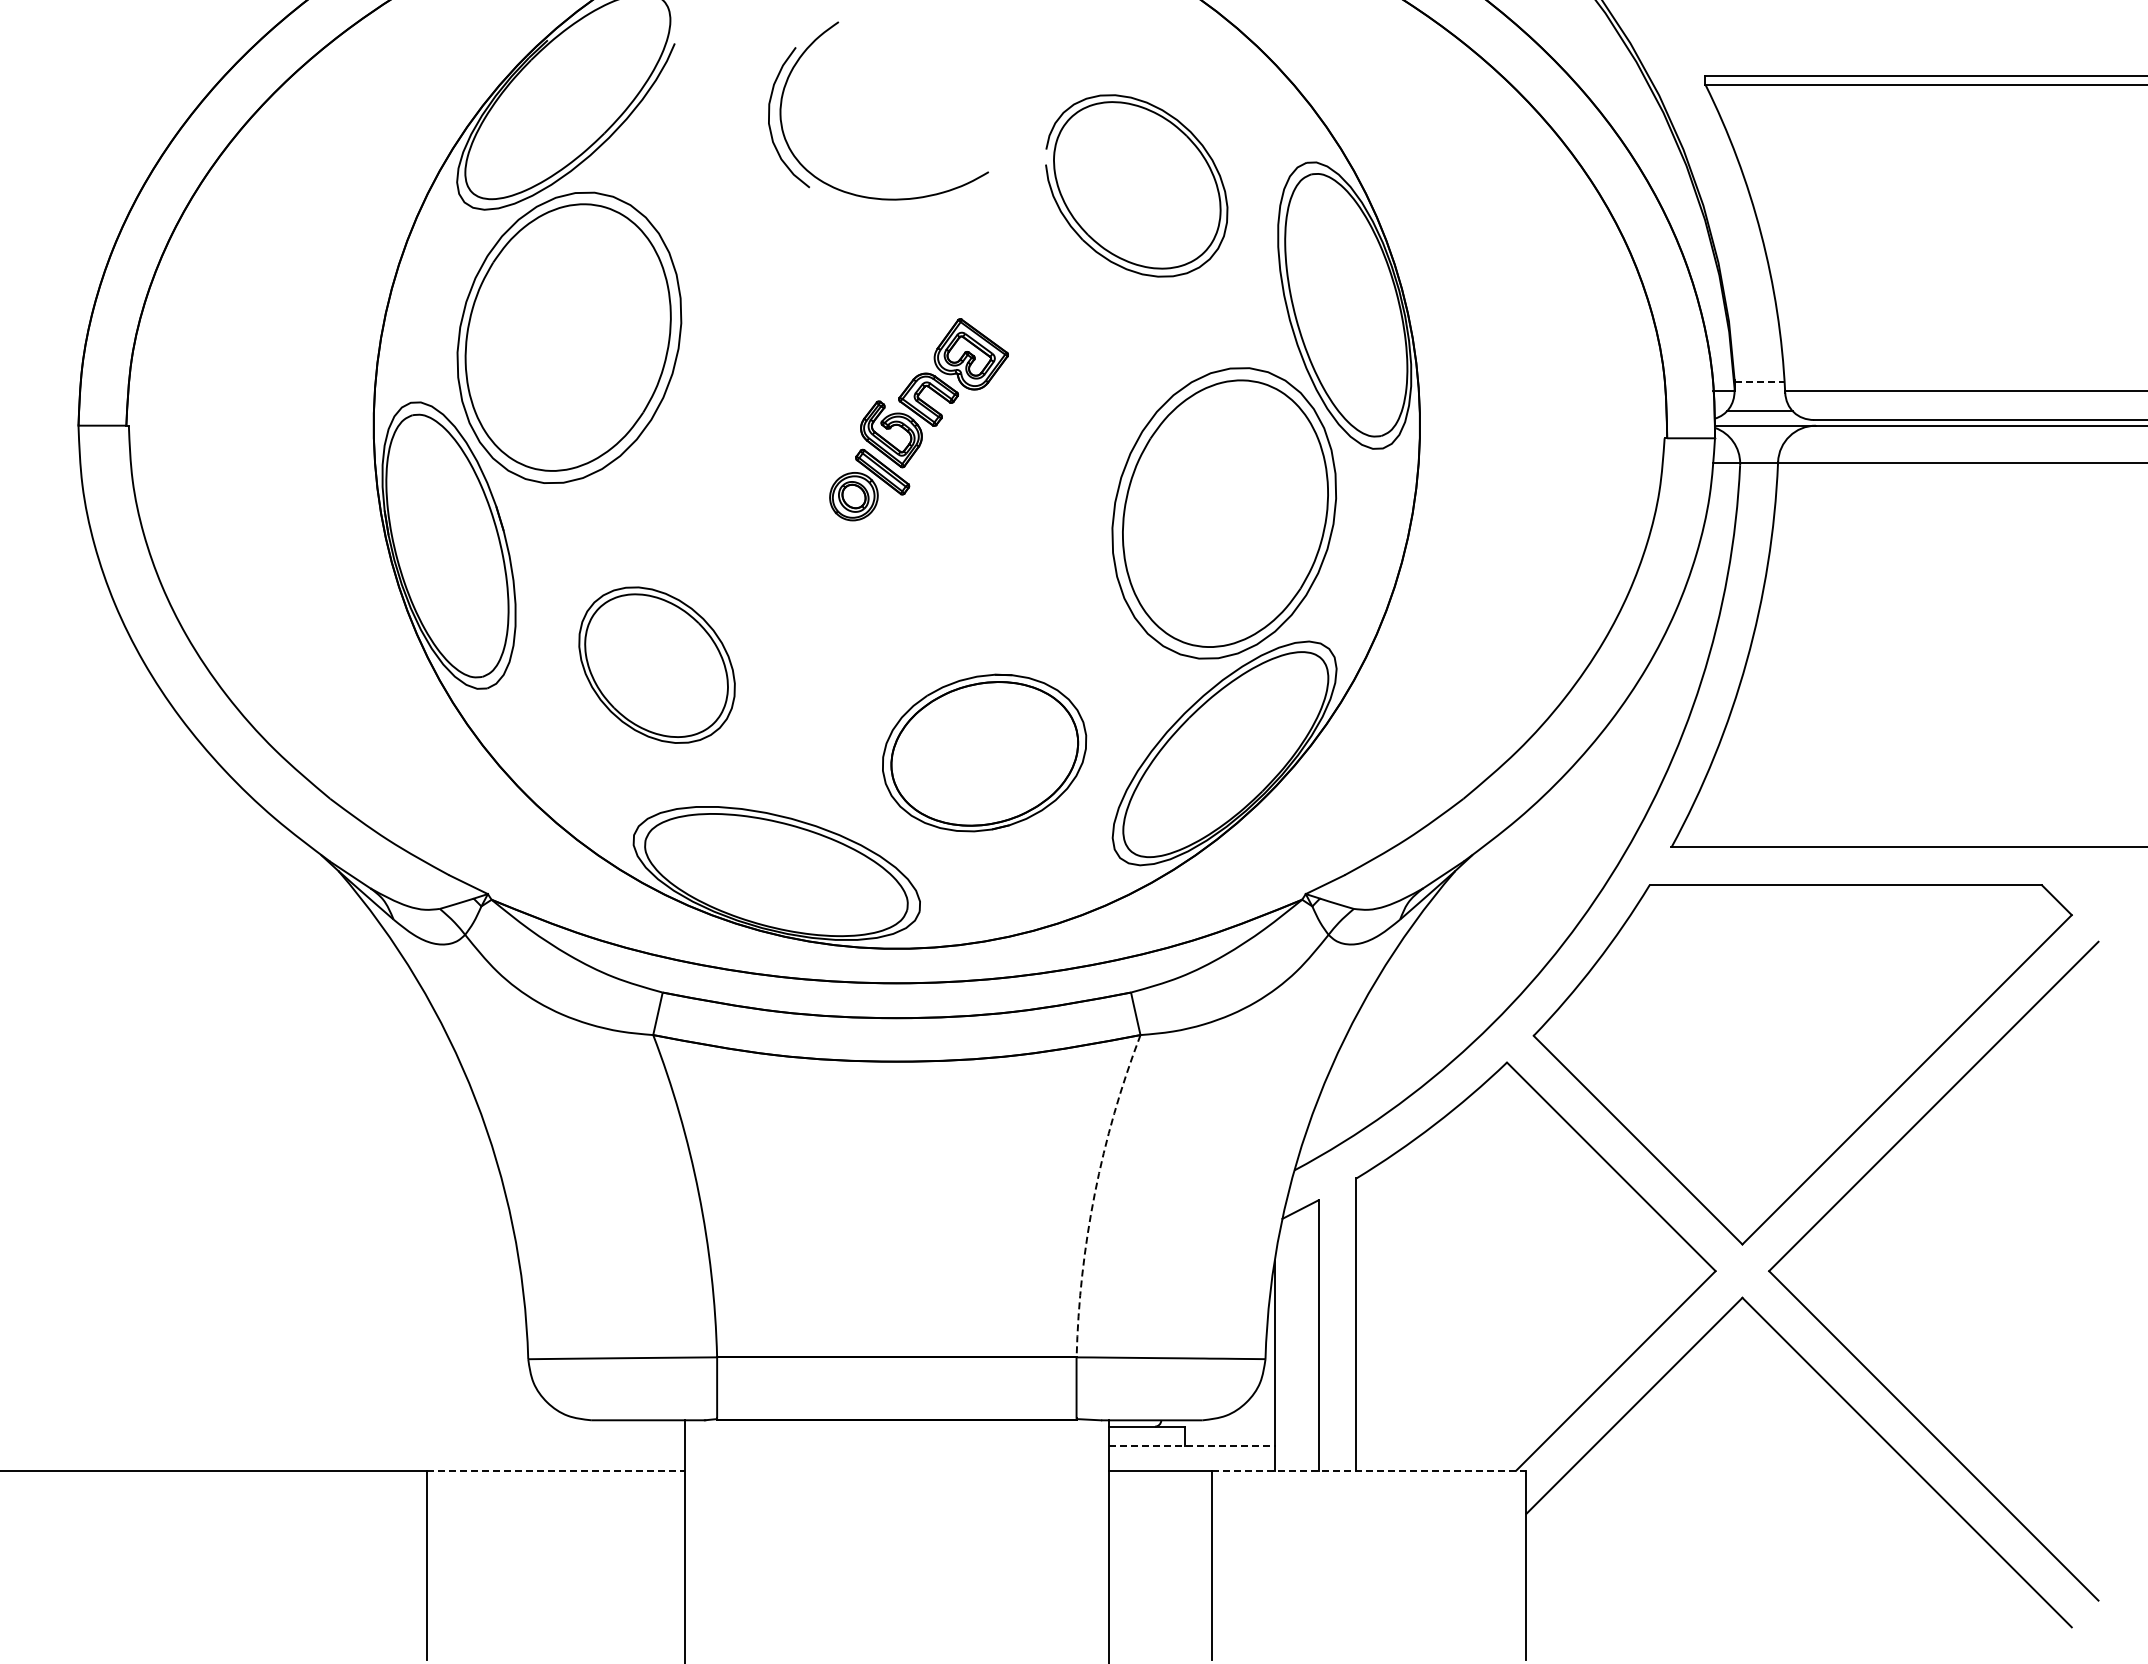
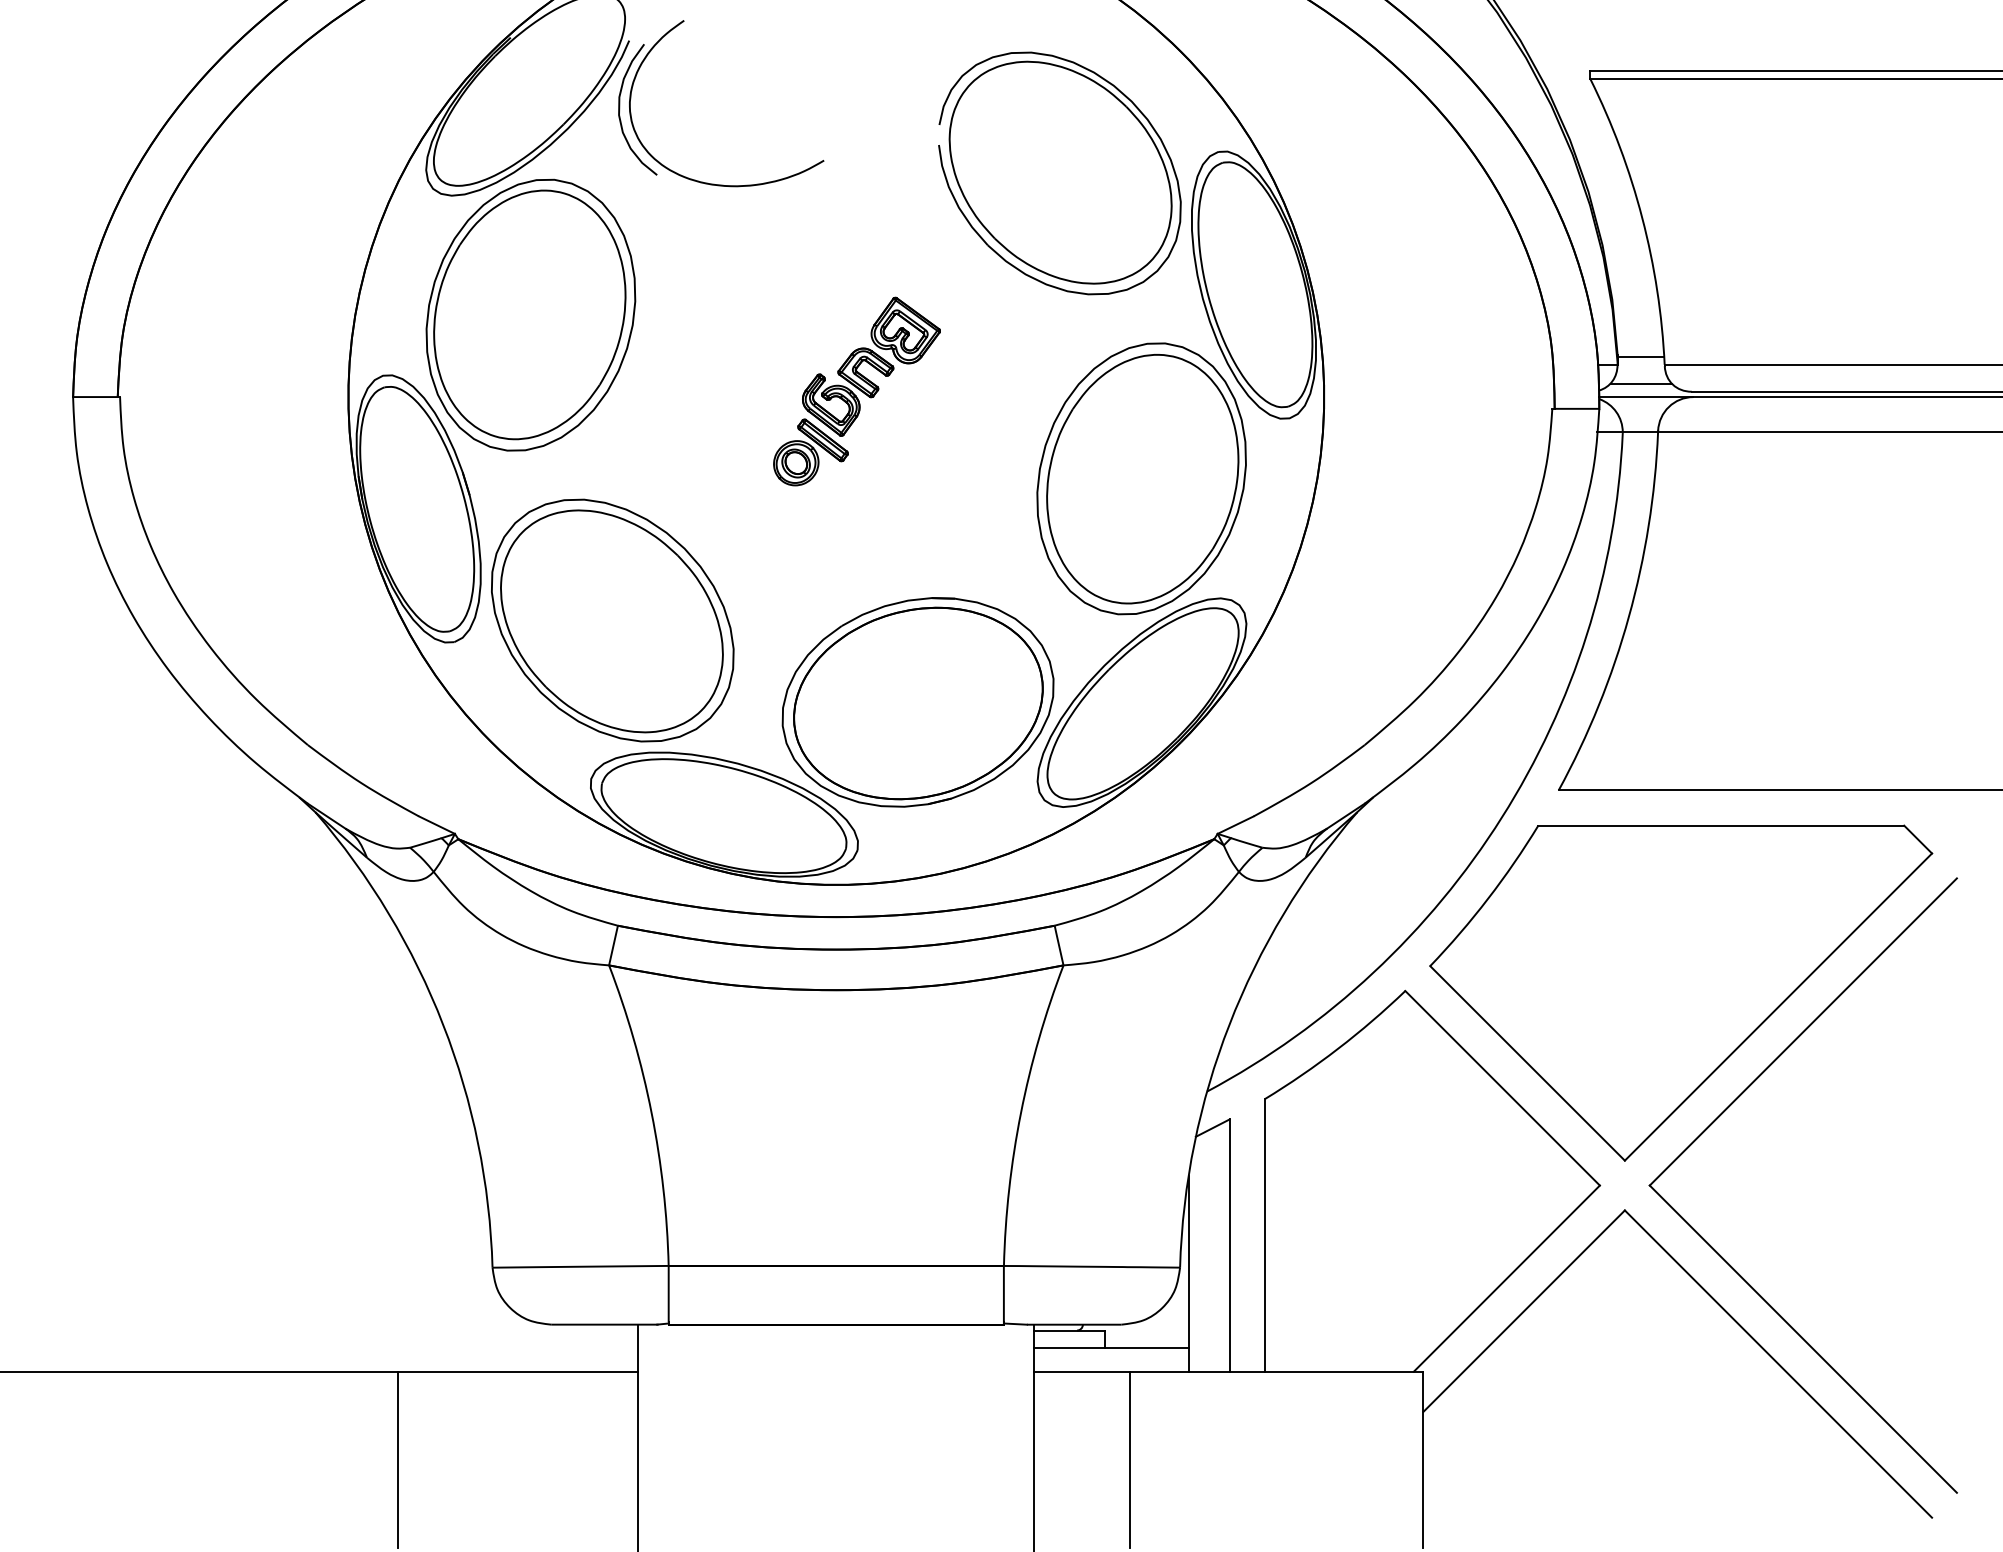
part: (1136, 185) -> (1059, 173), size x1.43
part: (863, 195) -> (707, 182), moved
line: (1759, 382) -> (1640, 356), dashed -> solid
part: (656, 664) -> (612, 619), size x1.67
part: (984, 752) -> (918, 701), size x1.43
arc: (1094, 1193) -> (1020, 1113), dashed -> solid
line: (1191, 1445) -> (1111, 1348), dashed -> solid
line: (555, 1470) -> (517, 1371), dashed -> solid
line: (1369, 1470) -> (1277, 1371), dashed -> solid

